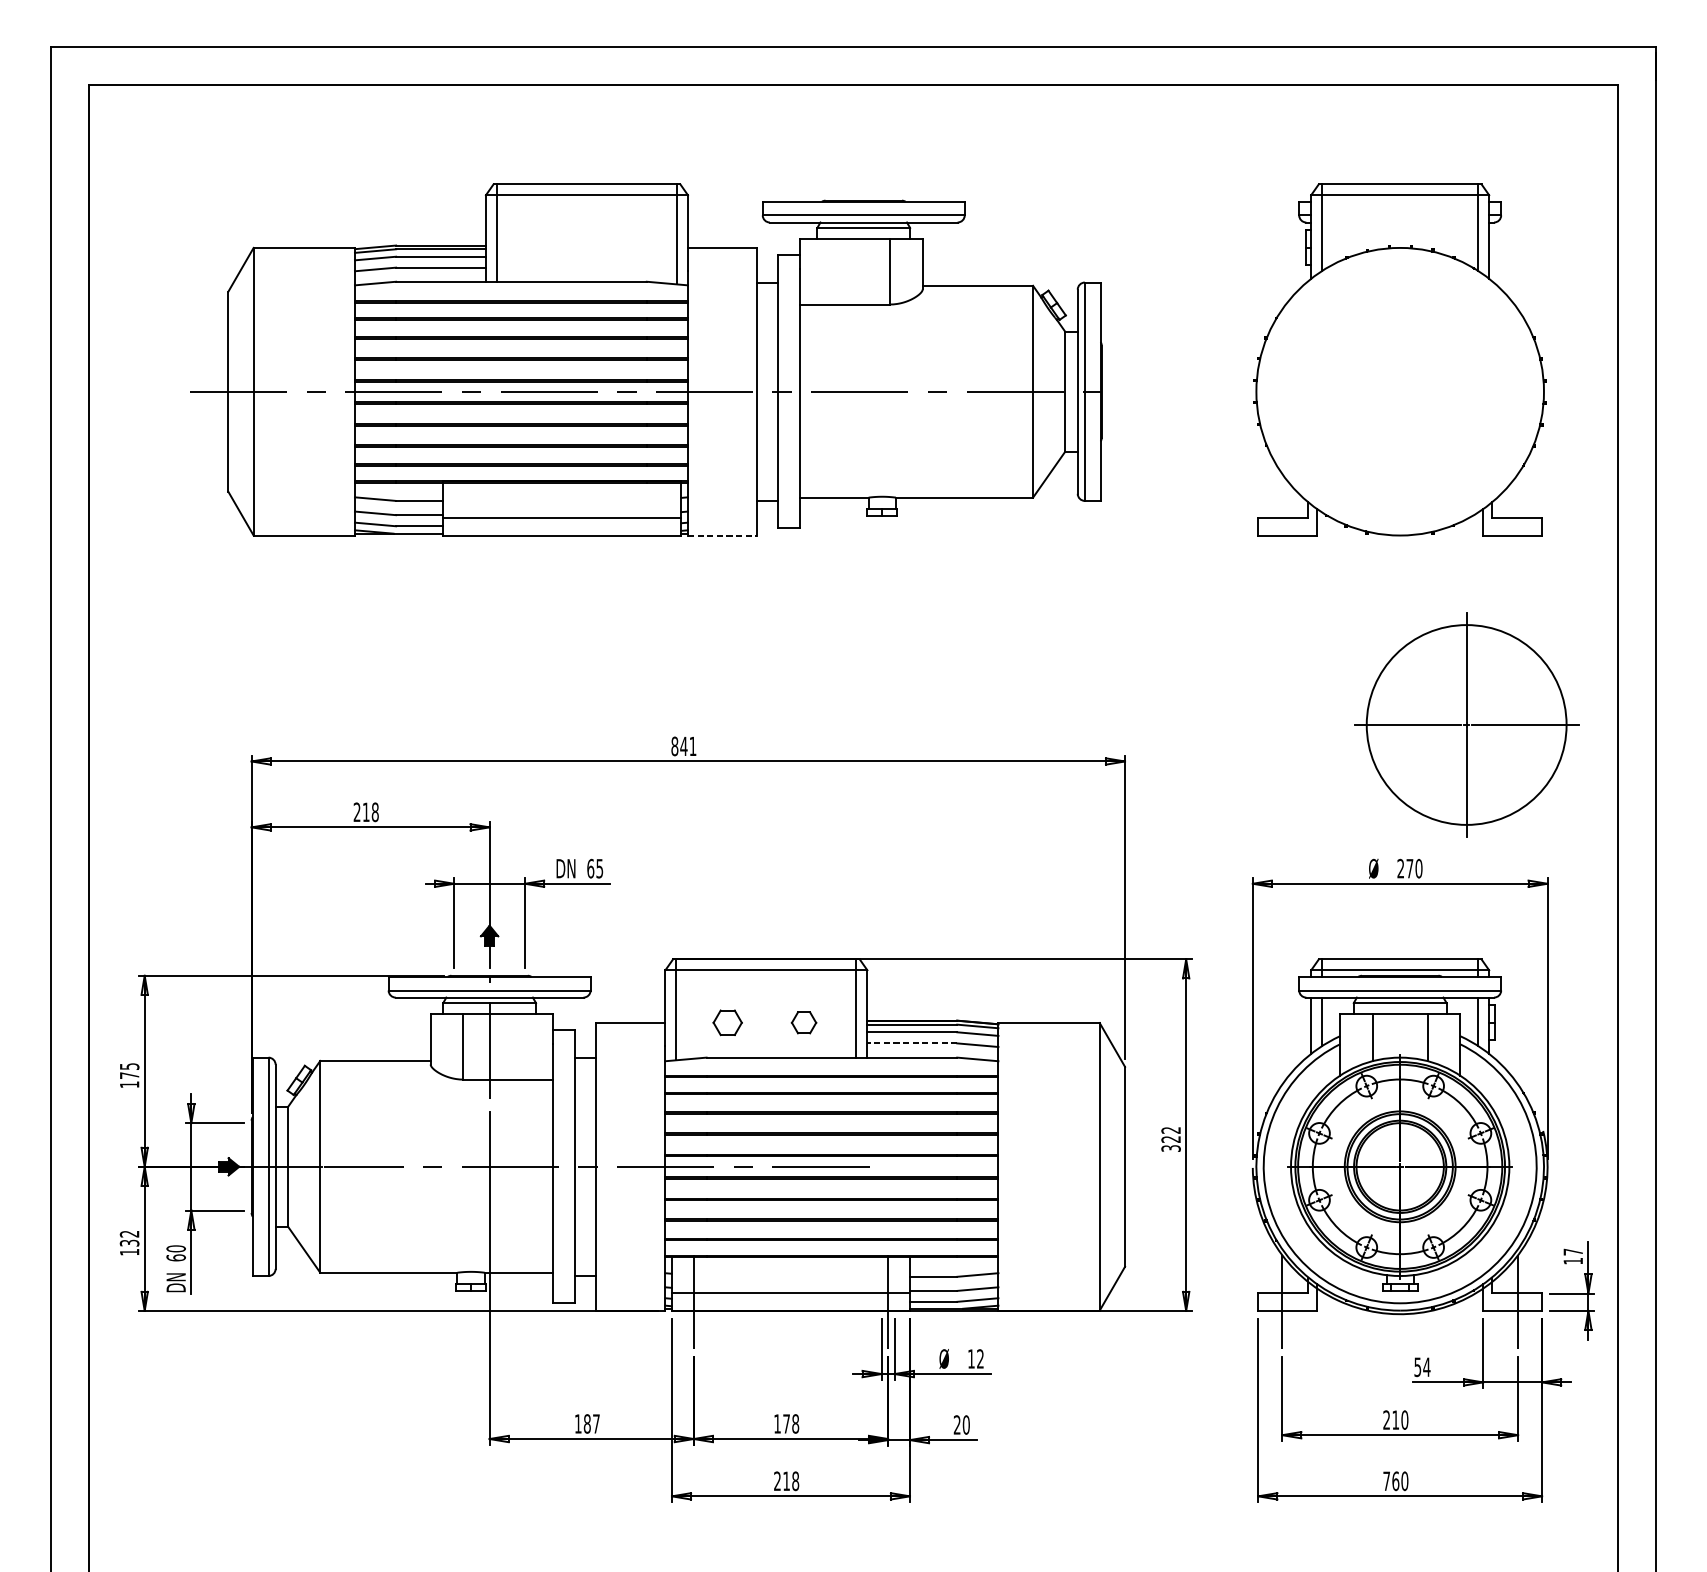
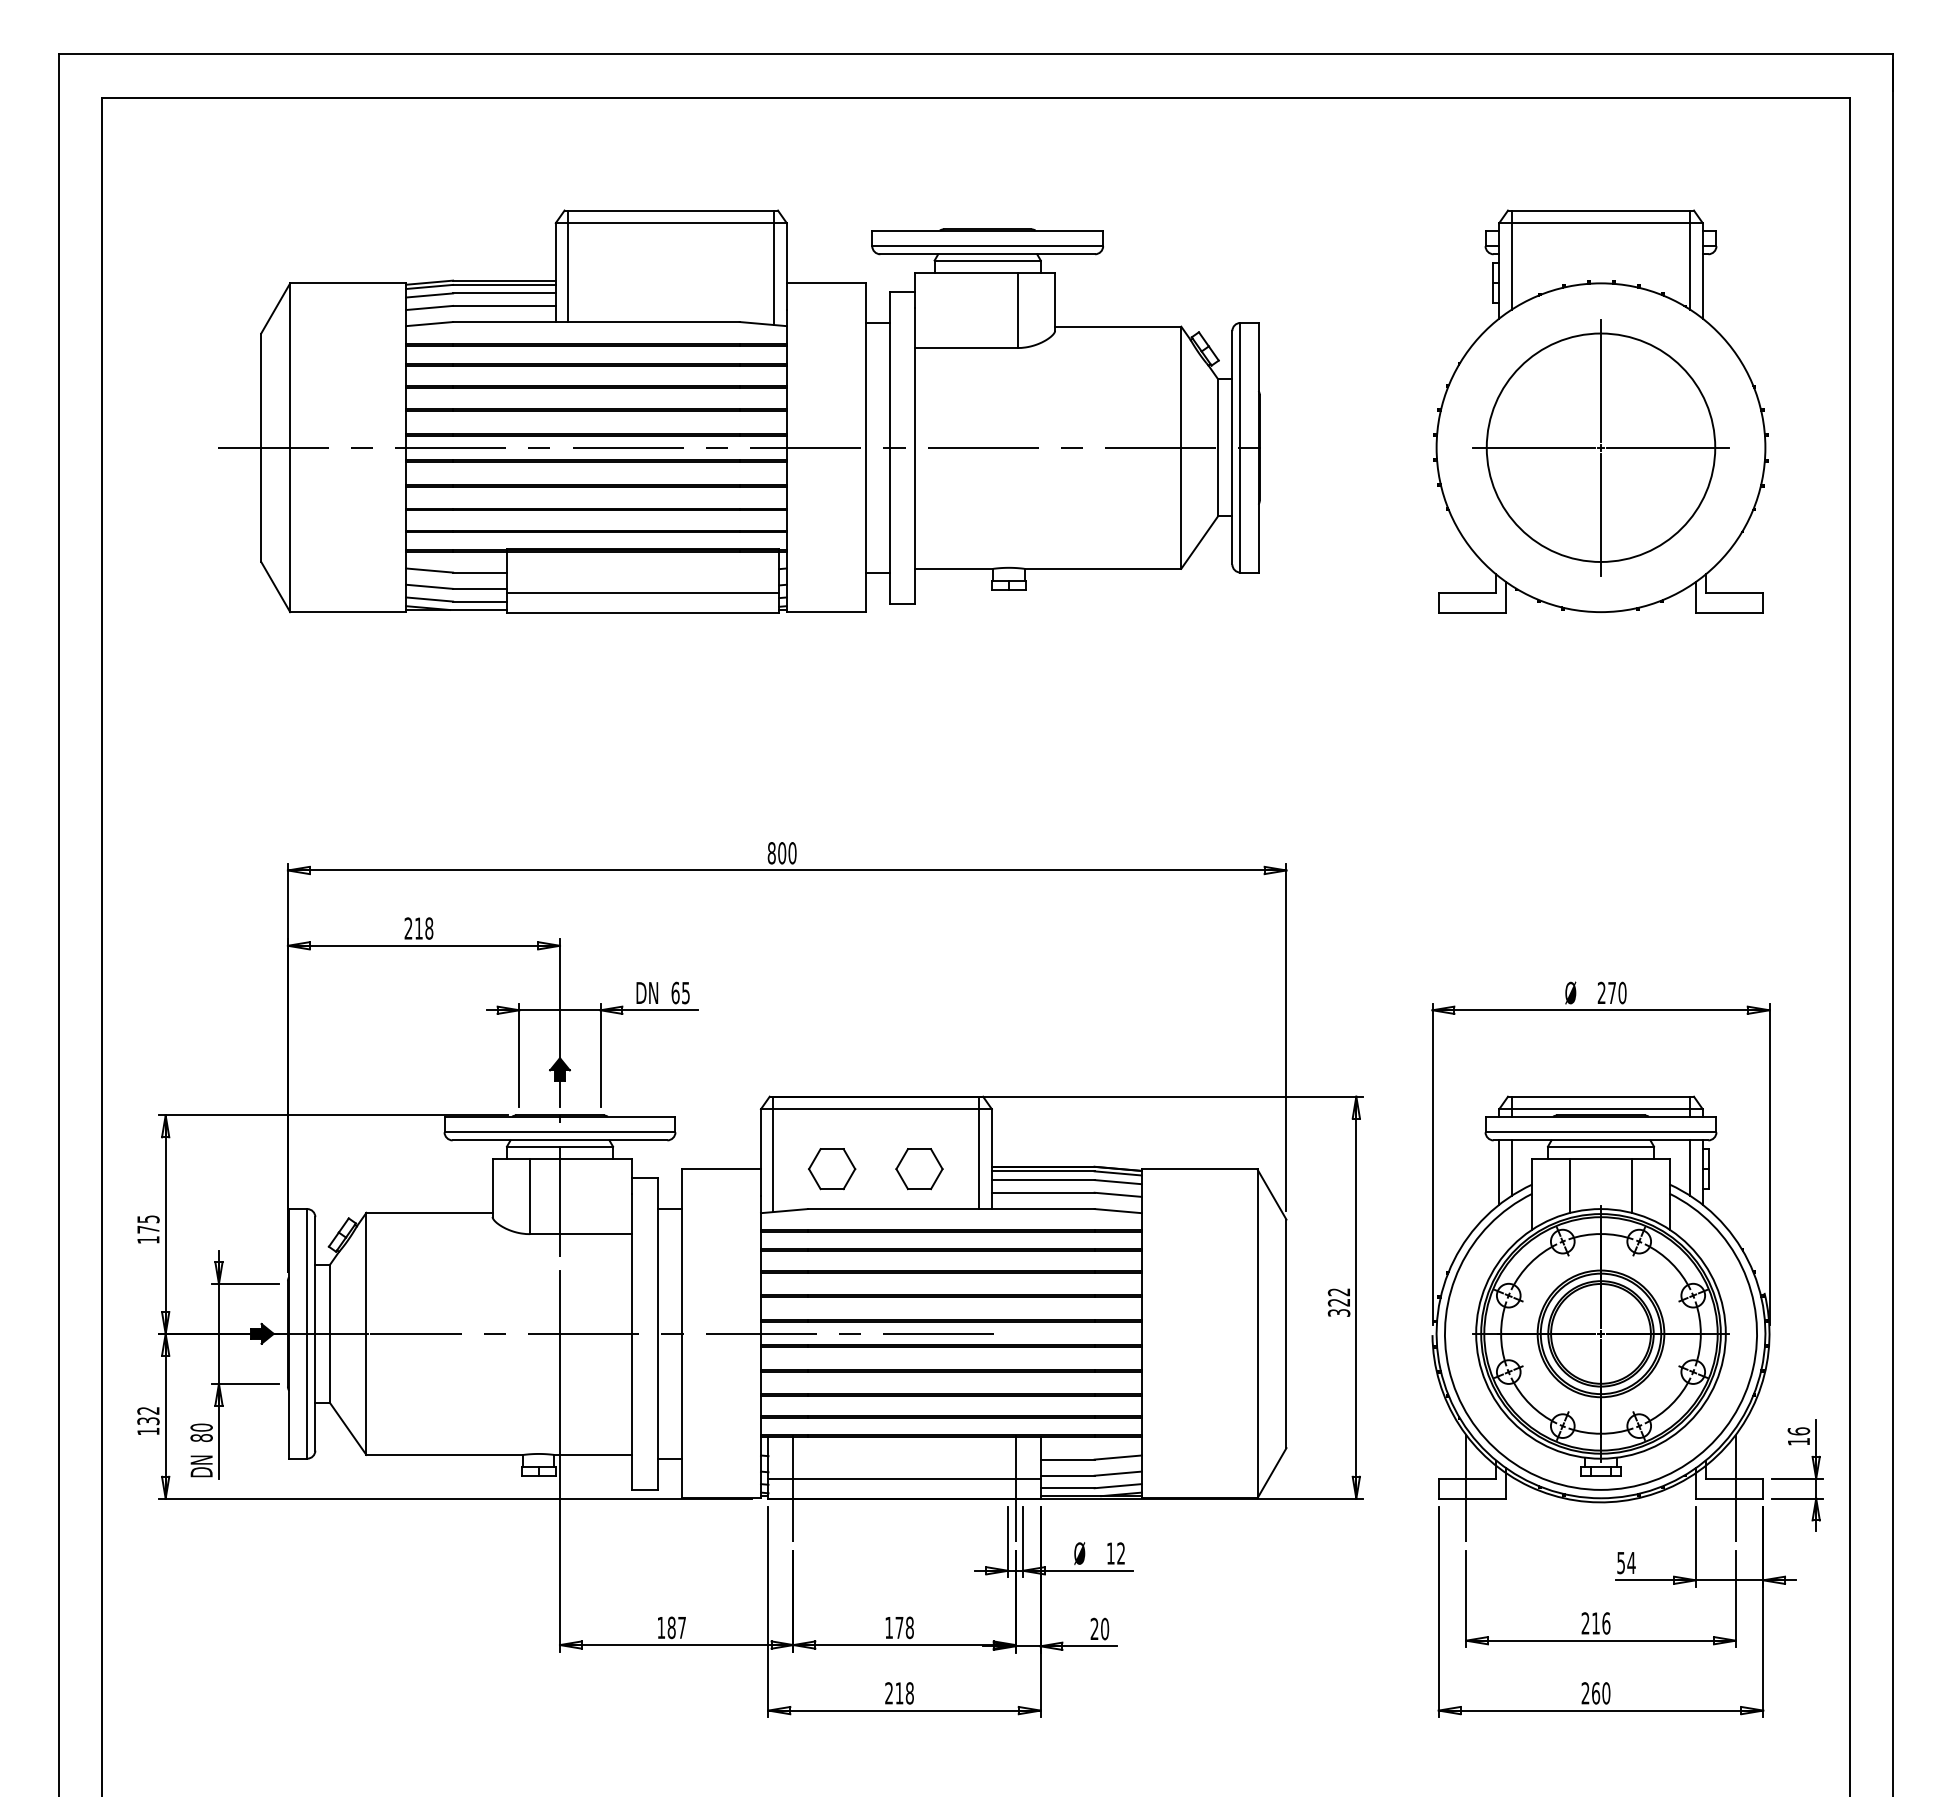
line: (722, 535) -> (826, 612), dashed -> solid
part: (1466, 724) -> (1600, 447), moved
text: (687, 746) -> (786, 853), 841 -> 800
part: (727, 1023) -> (832, 1169), size x1.43
part: (804, 1023) -> (919, 1169), size x1.67
line: (911, 1043) -> (1042, 1192), dashed -> solid
text: (1572, 1252) -> (1798, 1431), 17 -> 16
text: (176, 1257) -> (201, 1437), 60 -> 80
text: (1404, 1420) -> (1606, 1623), 210 -> 216
text: (1386, 1481) -> (1585, 1693), 760 -> 260

